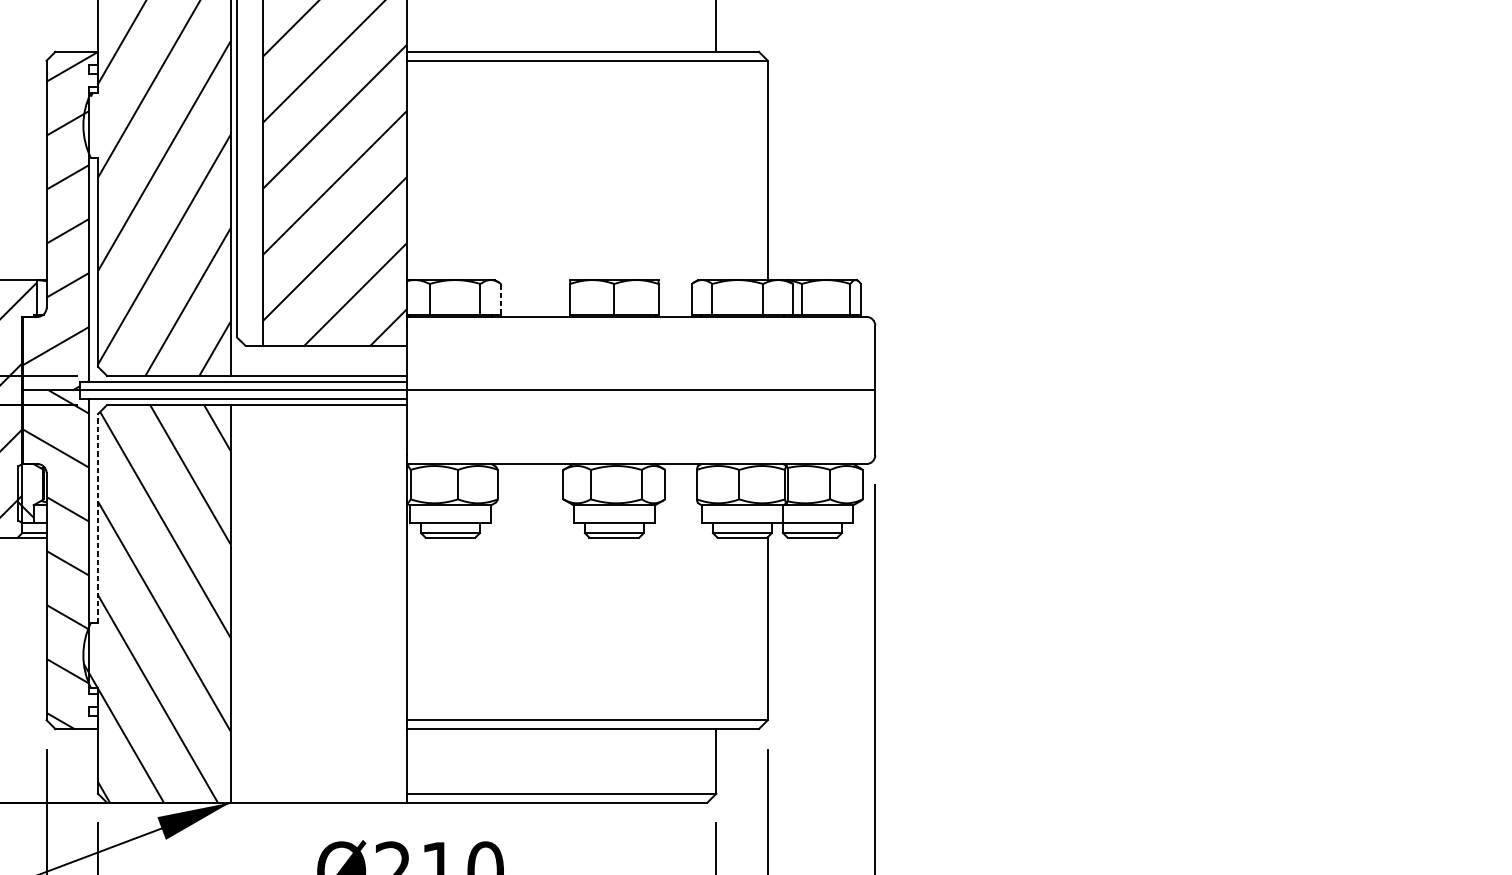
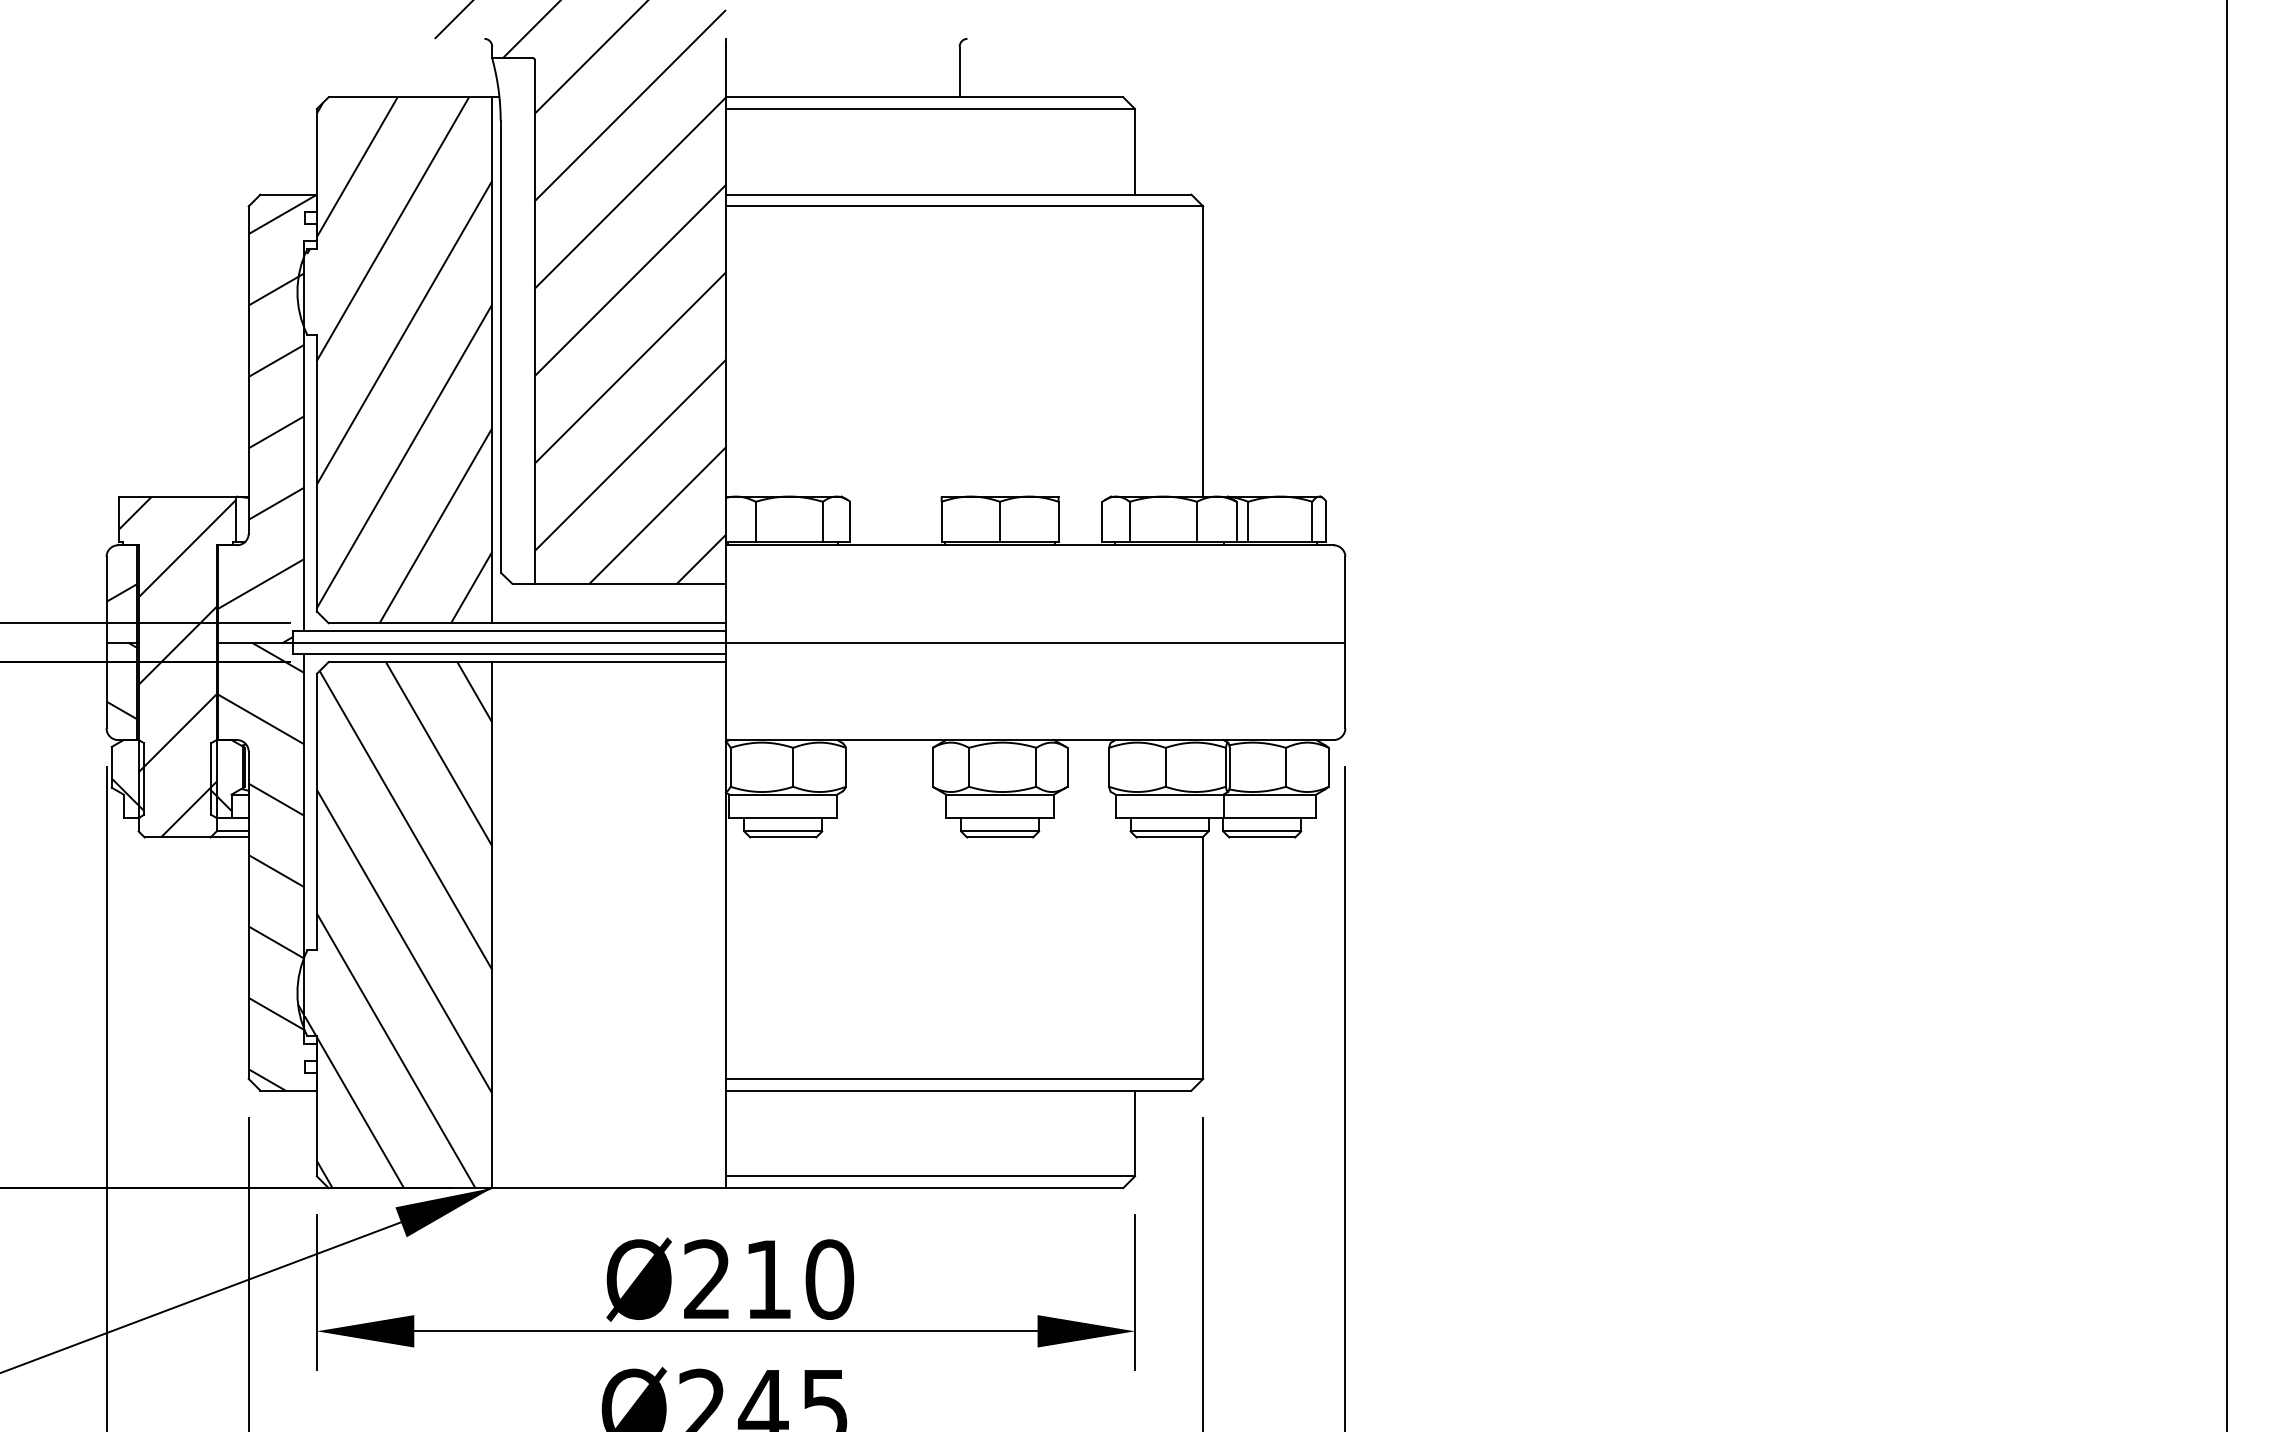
line: (501, 298) -> (850, 521), dashed -> solid
line: (97, 518) -> (316, 811), dashed -> solid

